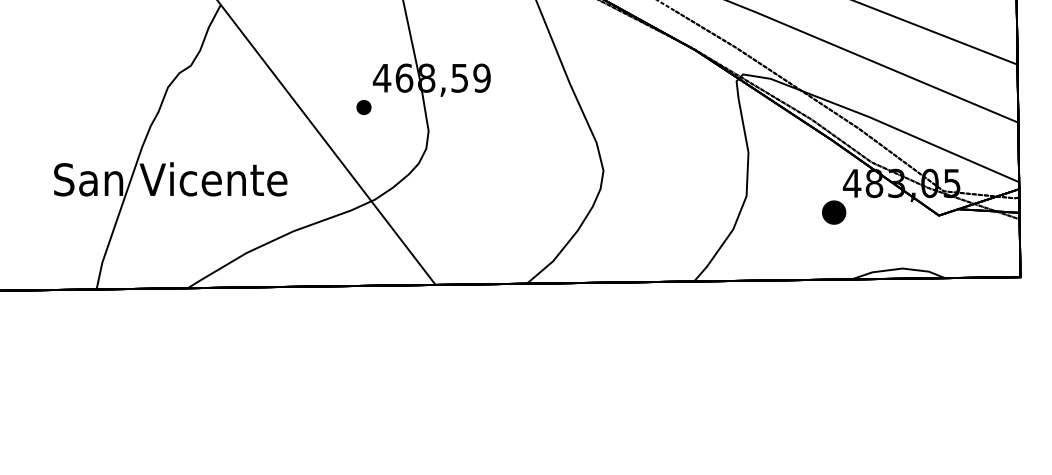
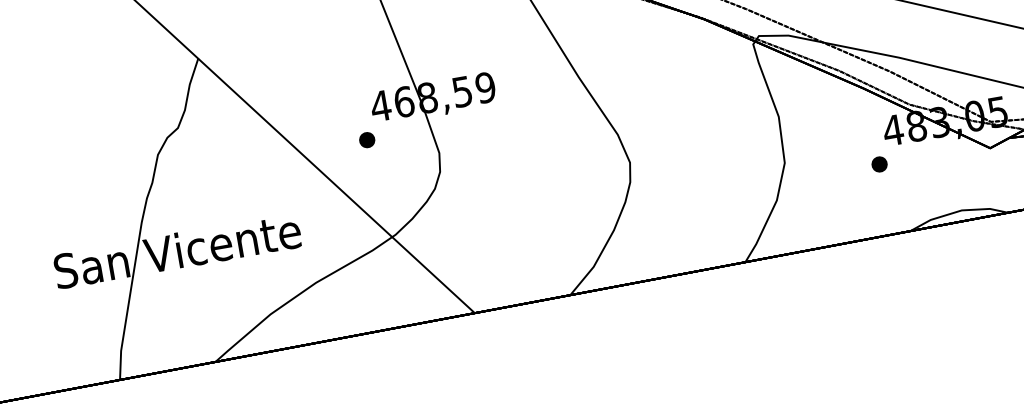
part: (833, 212) -> (878, 164), size x0.62

